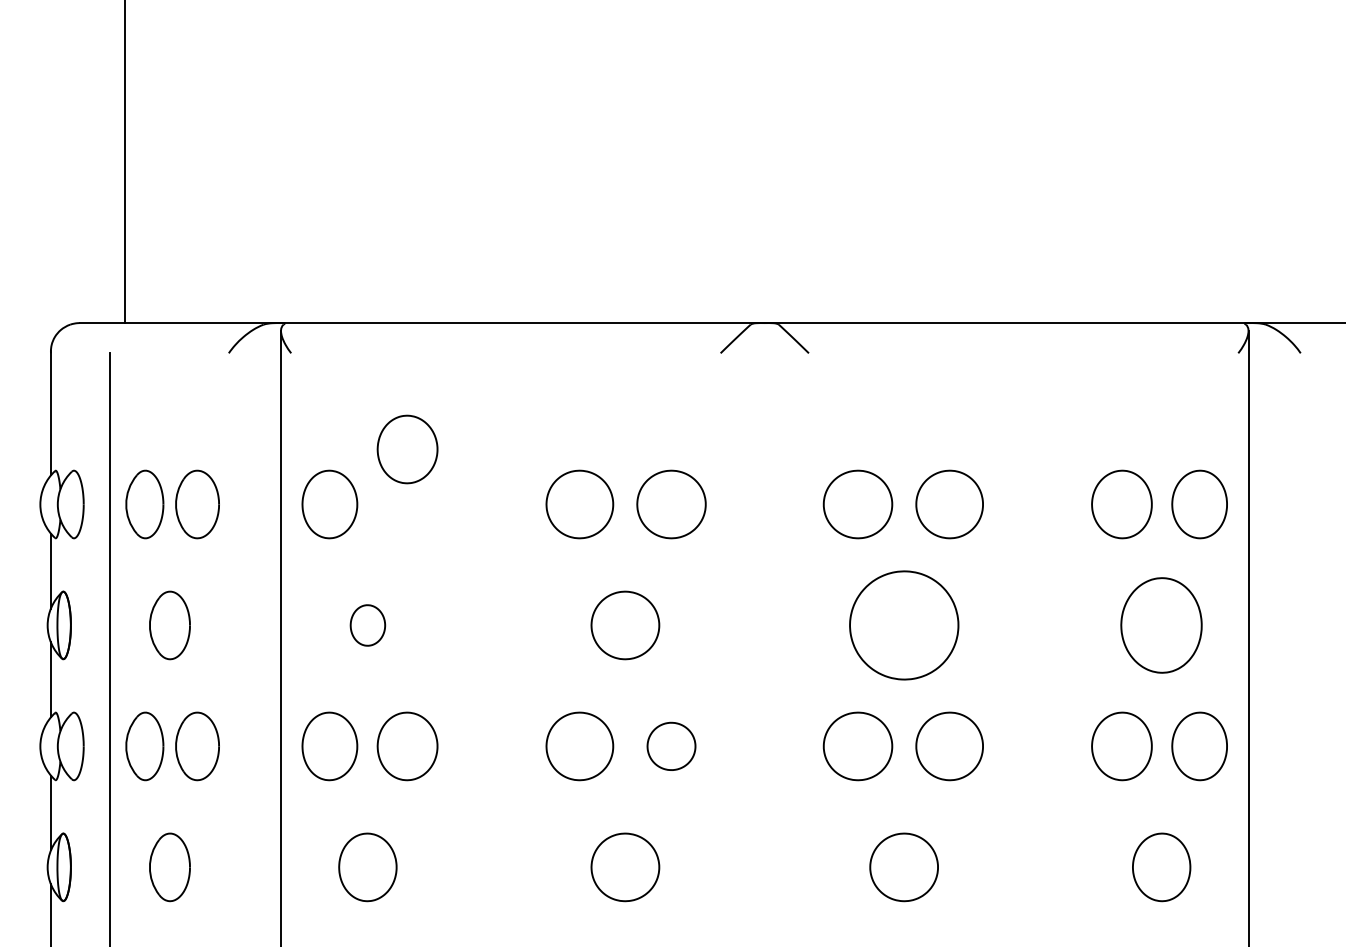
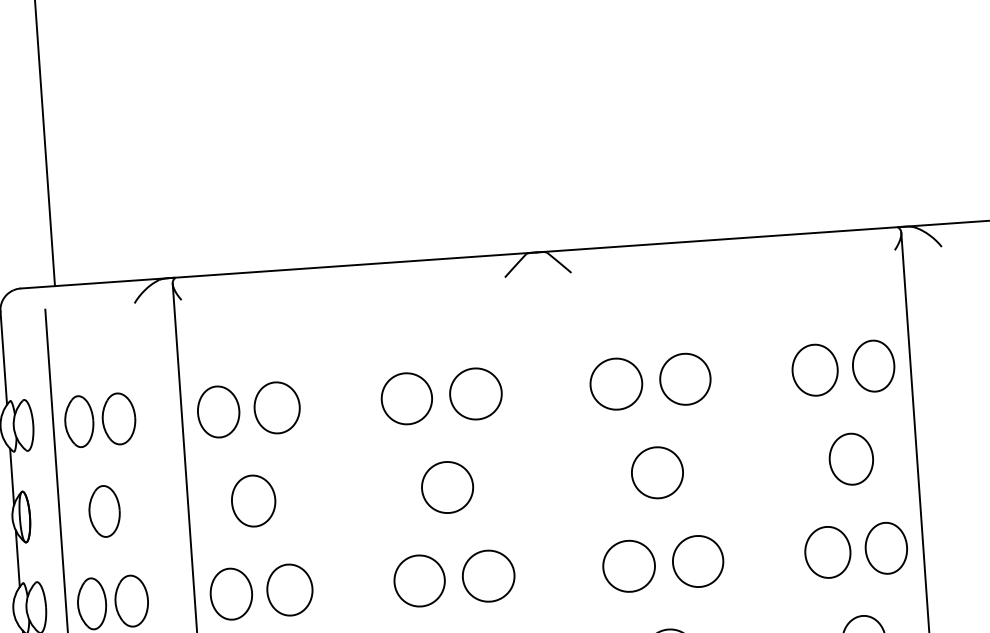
part: (407, 449) -> (277, 407), moved
part: (367, 625) -> (253, 501), size x1.67
part: (903, 625) -> (657, 472), size x0.62
part: (1161, 625) -> (851, 459), size x0.71
part: (671, 746) -> (488, 576), size x1.43

